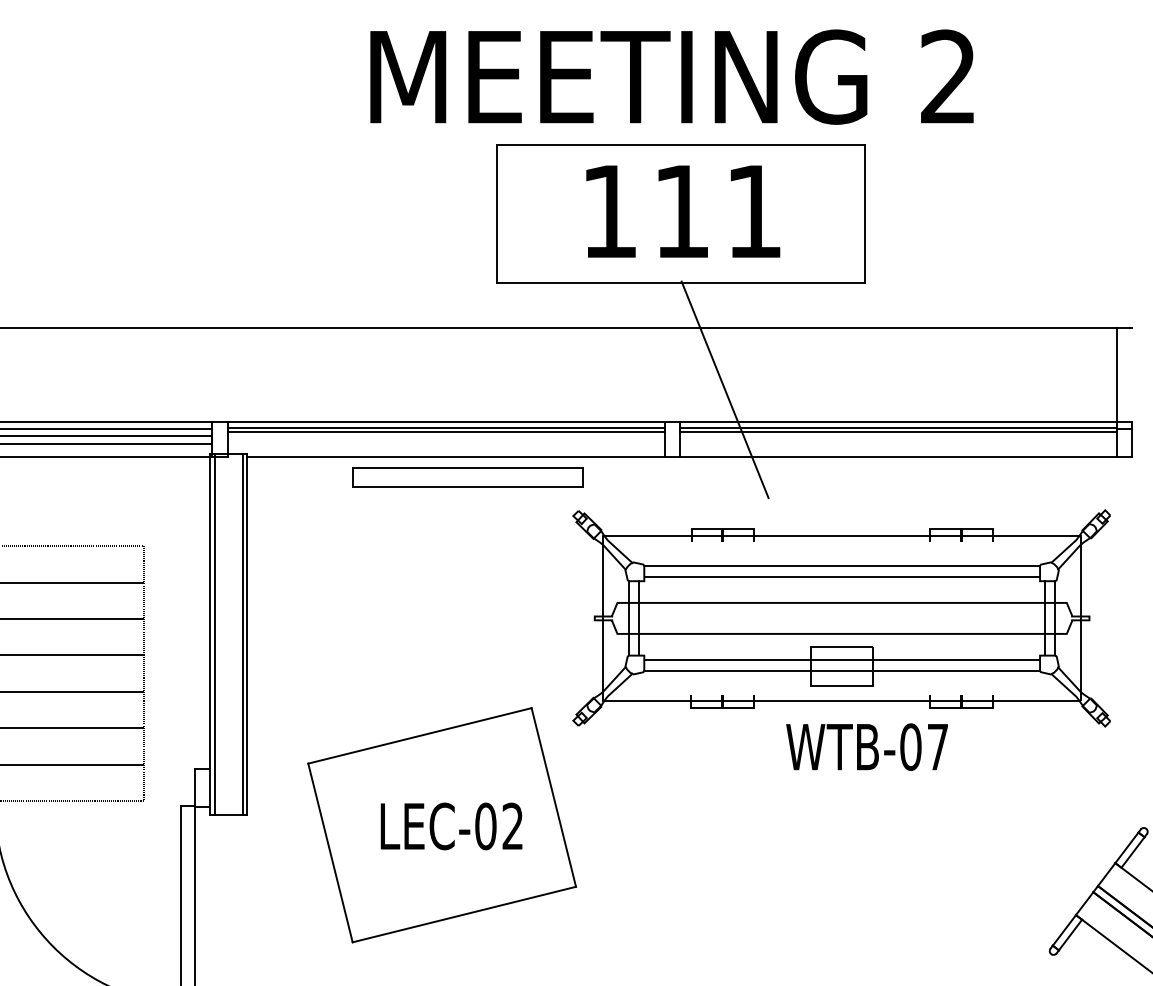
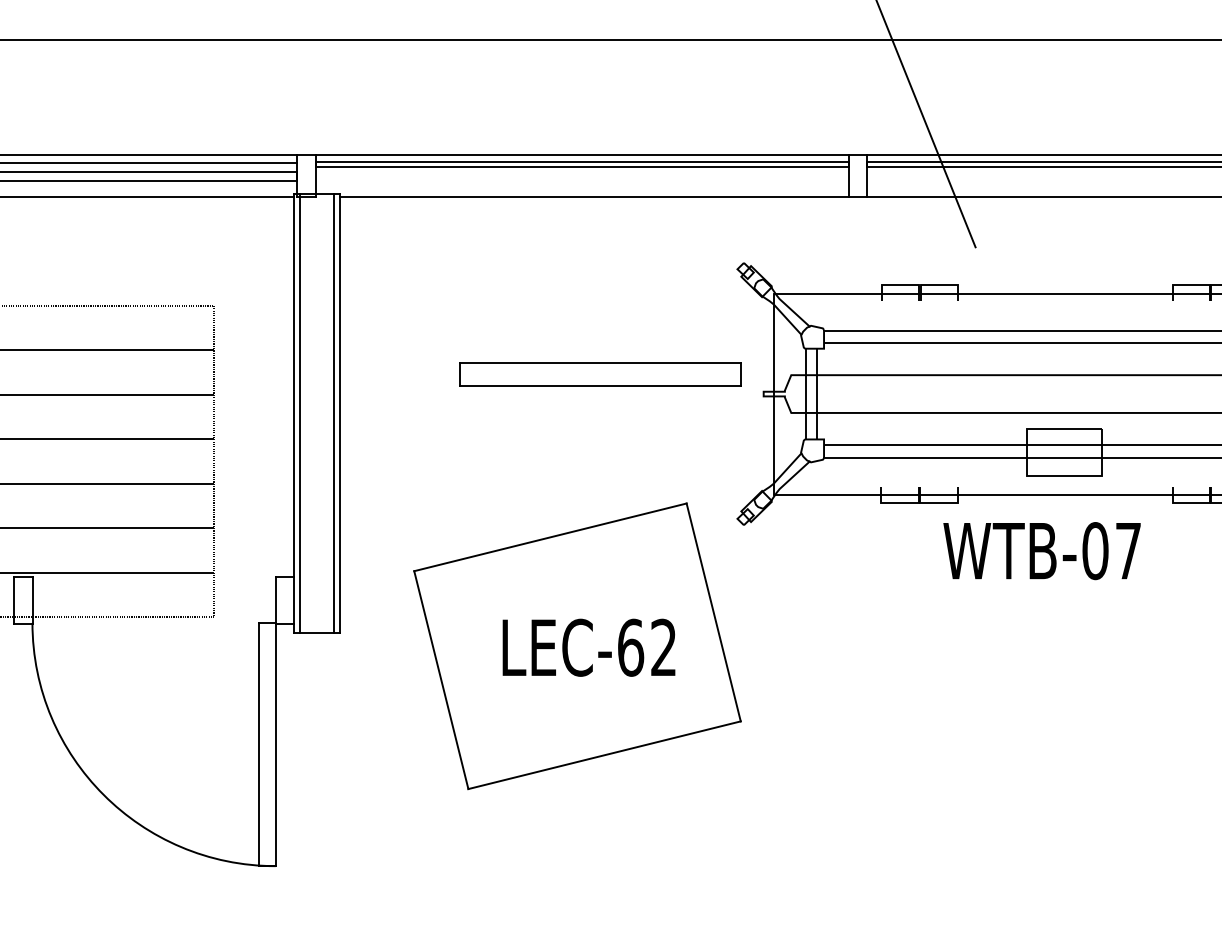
part: (467, 477) -> (599, 374), moved
text: (866, 746) -> (1041, 550), moved
text: (485, 826) -> (630, 647), LEC-02 -> LEC-62

